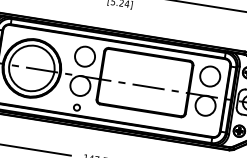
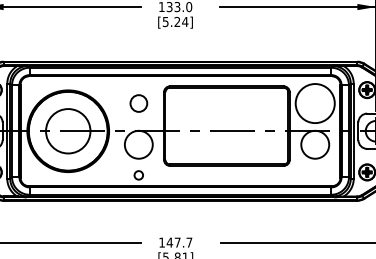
circle: (84, 56) -> (138, 103), size x0.6
circle: (31, 68) -> (67, 131), size x0.7
circle: (210, 76) -> (315, 103), size x1.4

